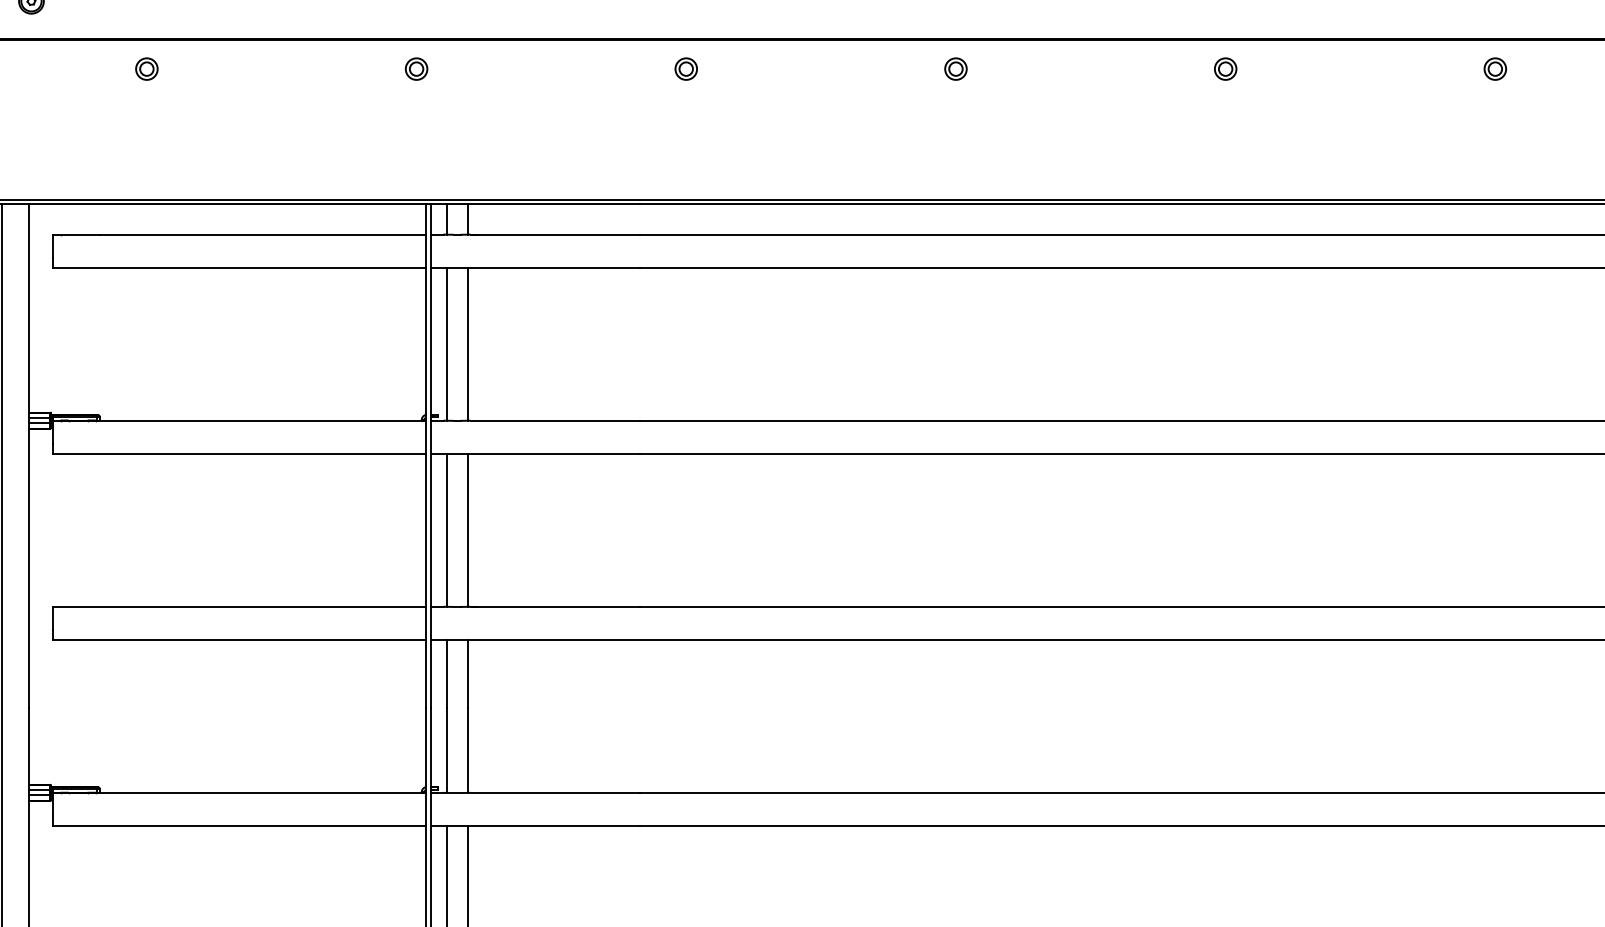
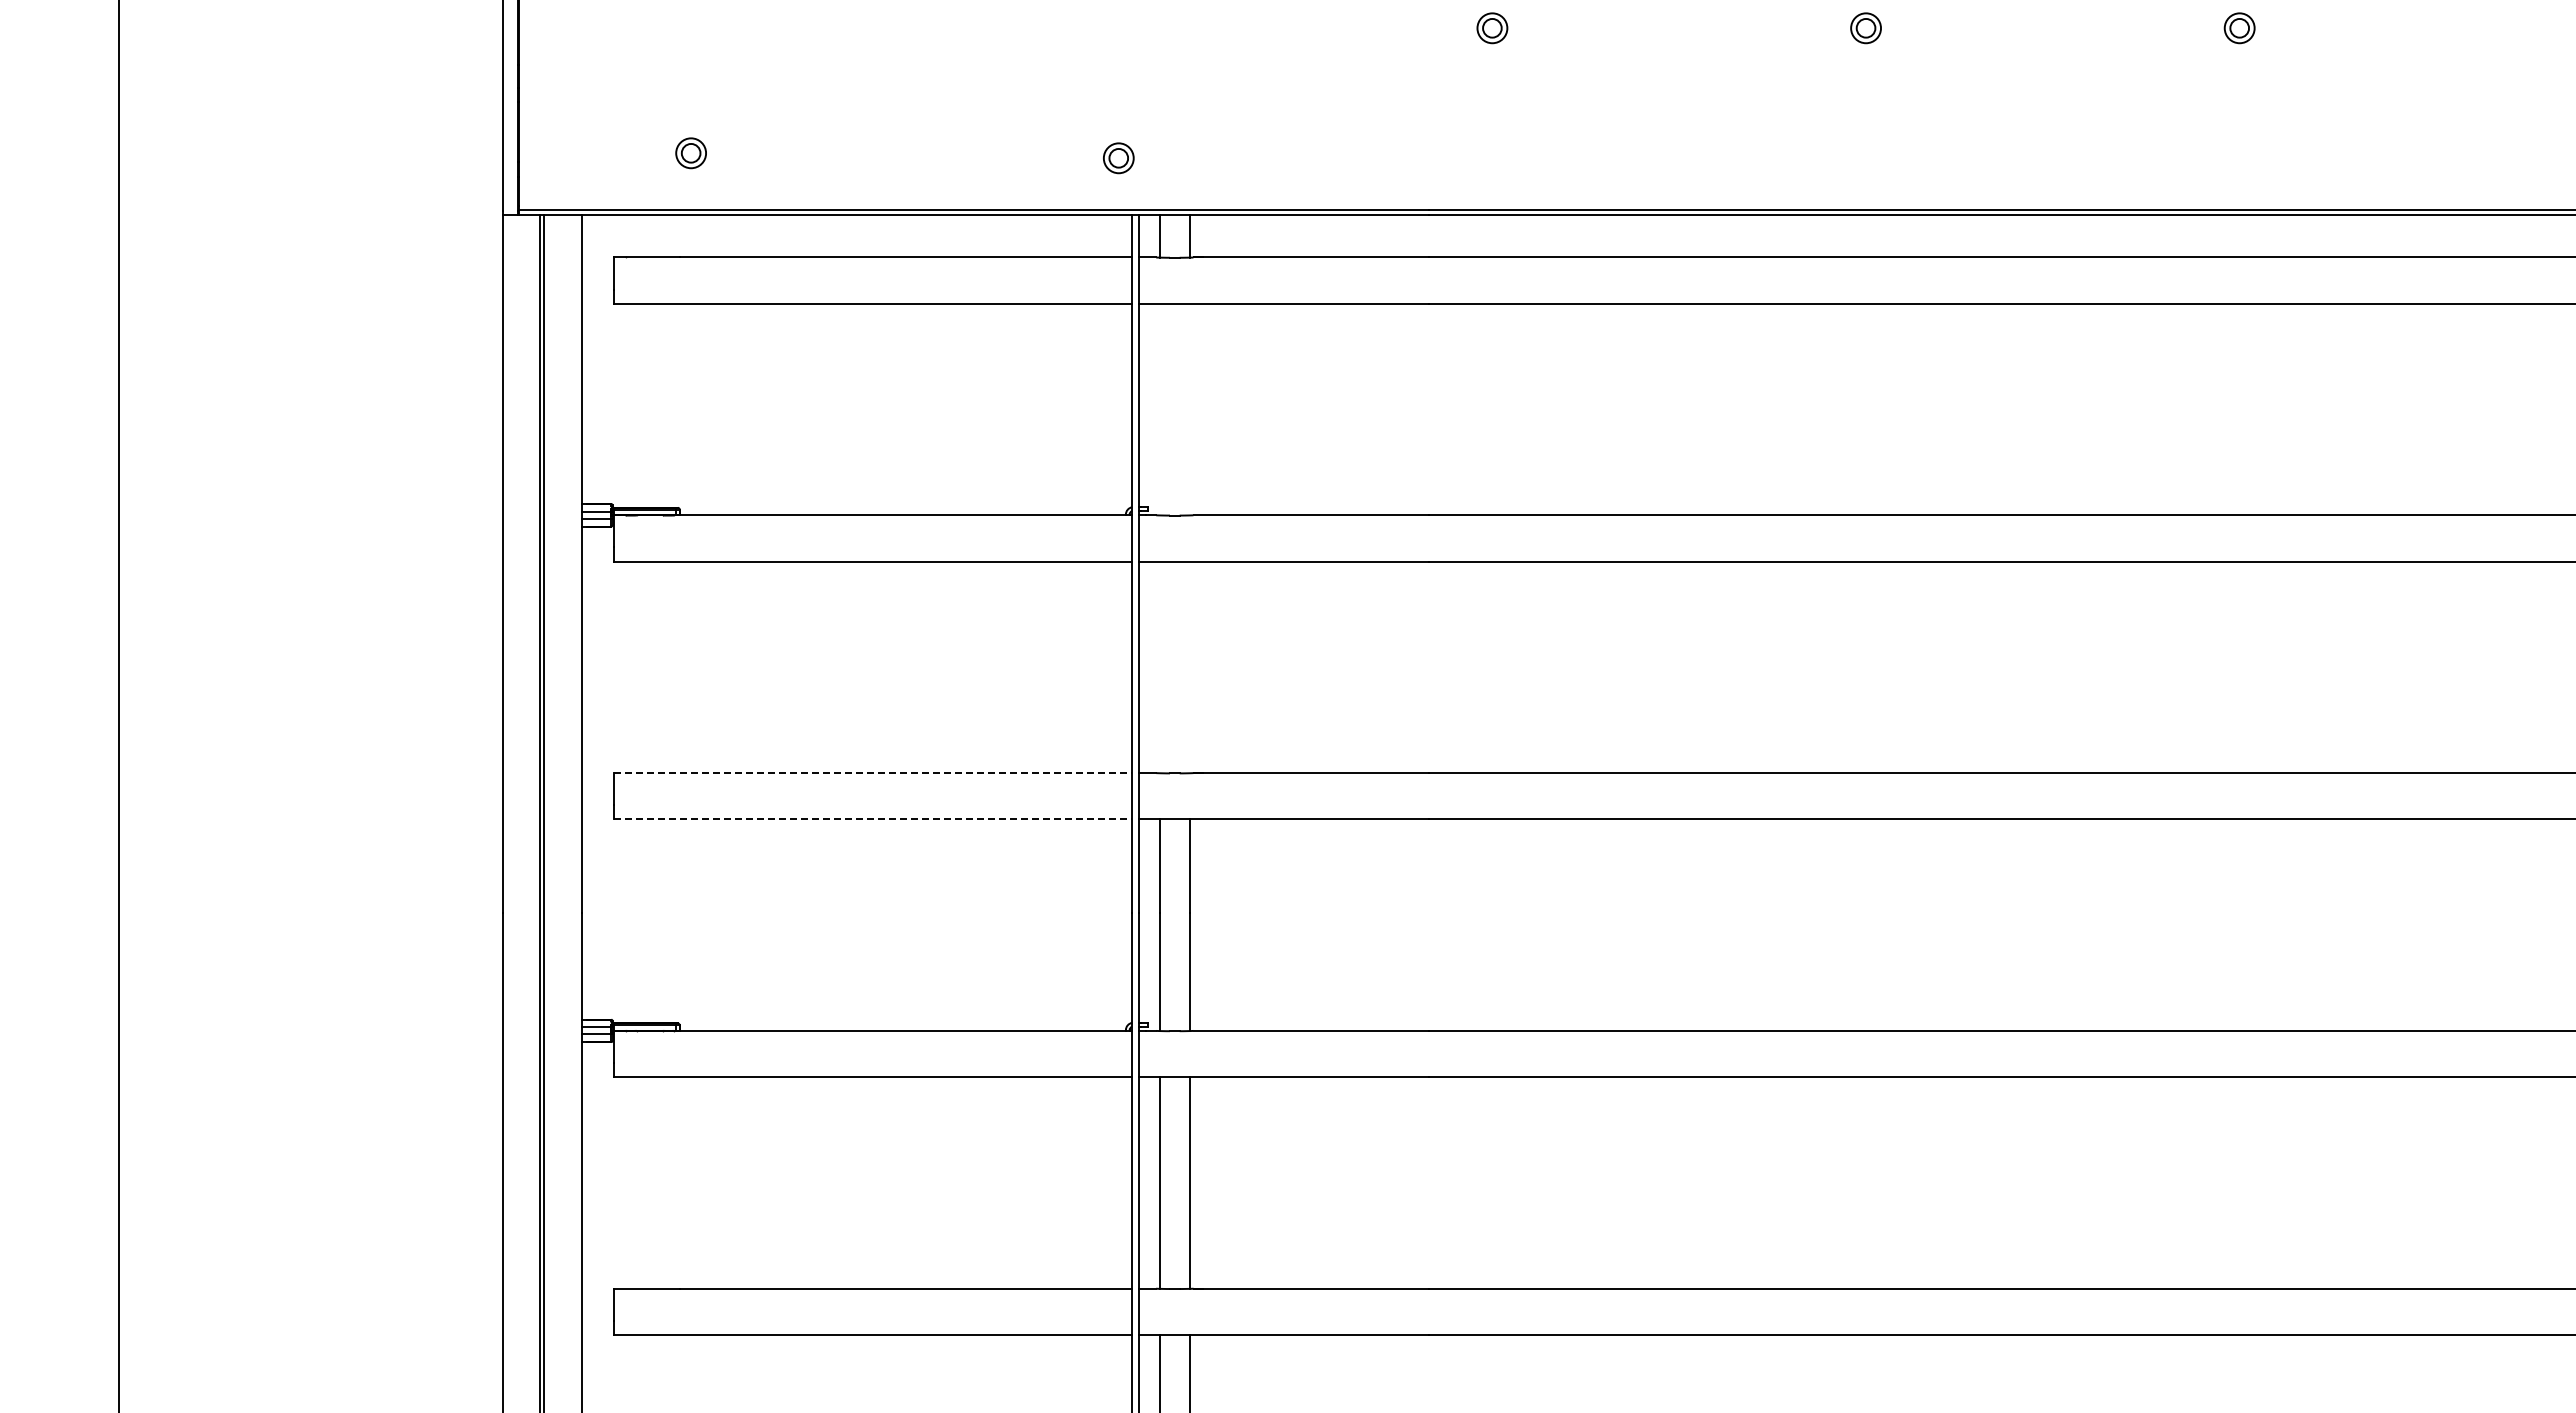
part: (146, 69) -> (690, 153), moved
part: (416, 69) -> (1118, 158), moved
line: (446, 344) -> (1160, 409), removed
line: (468, 344) -> (1190, 409), removed
line: (446, 530) -> (1160, 667), removed
line: (468, 530) -> (1190, 667), removed
line: (239, 607) -> (873, 773), solid -> dashed
line: (239, 640) -> (873, 819), solid -> dashed

